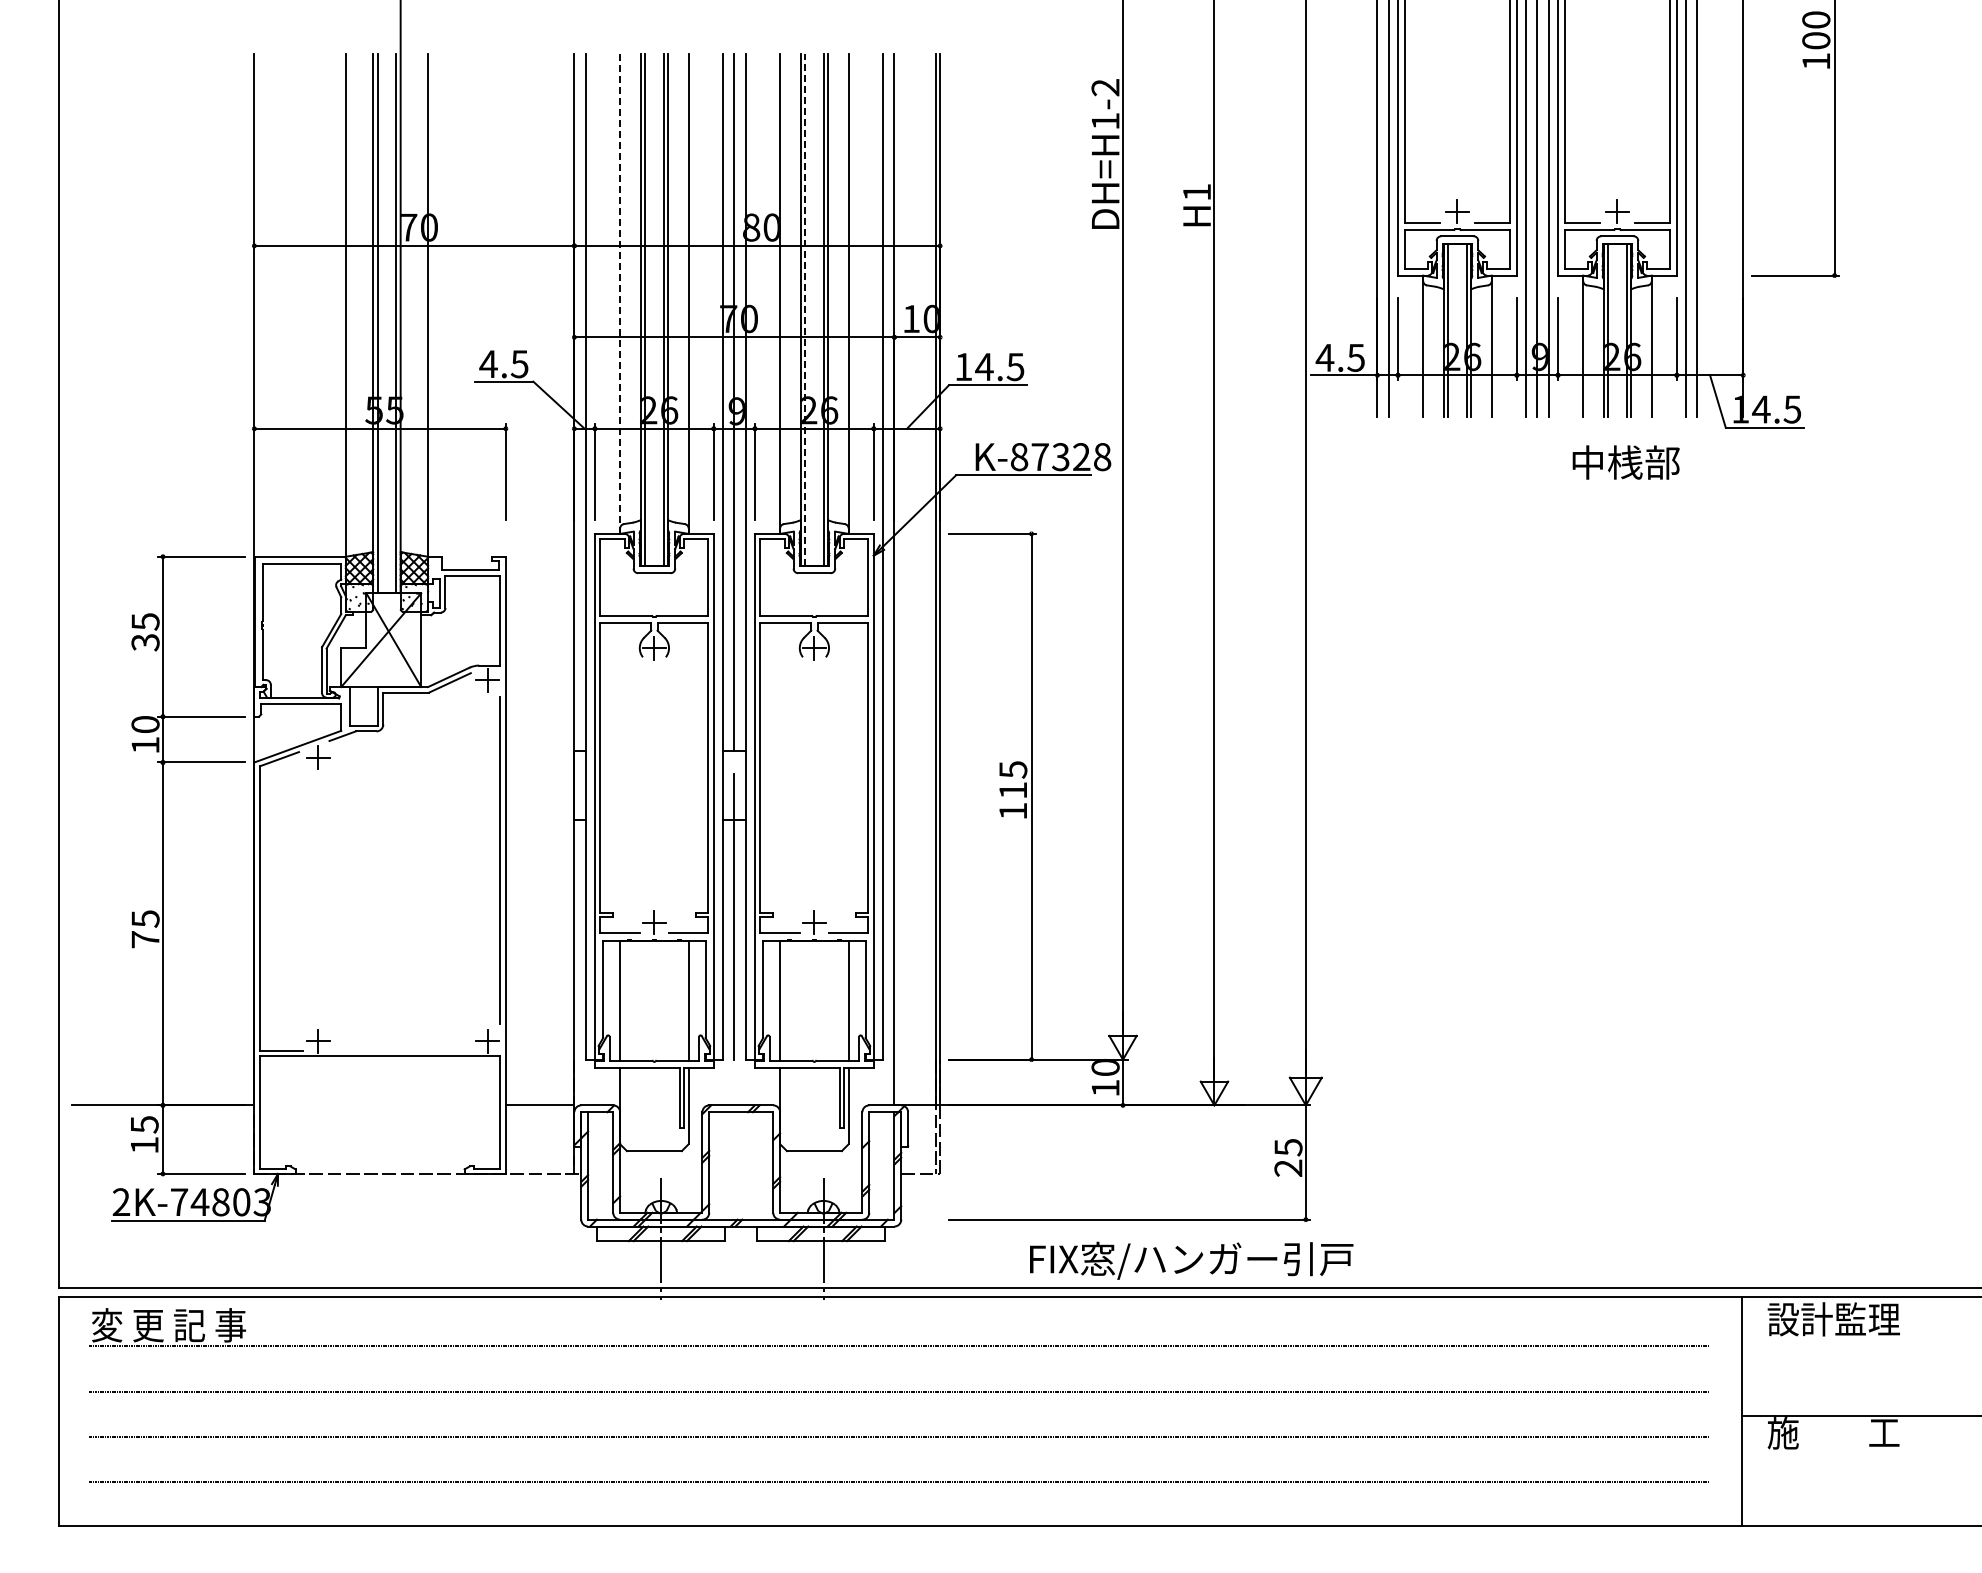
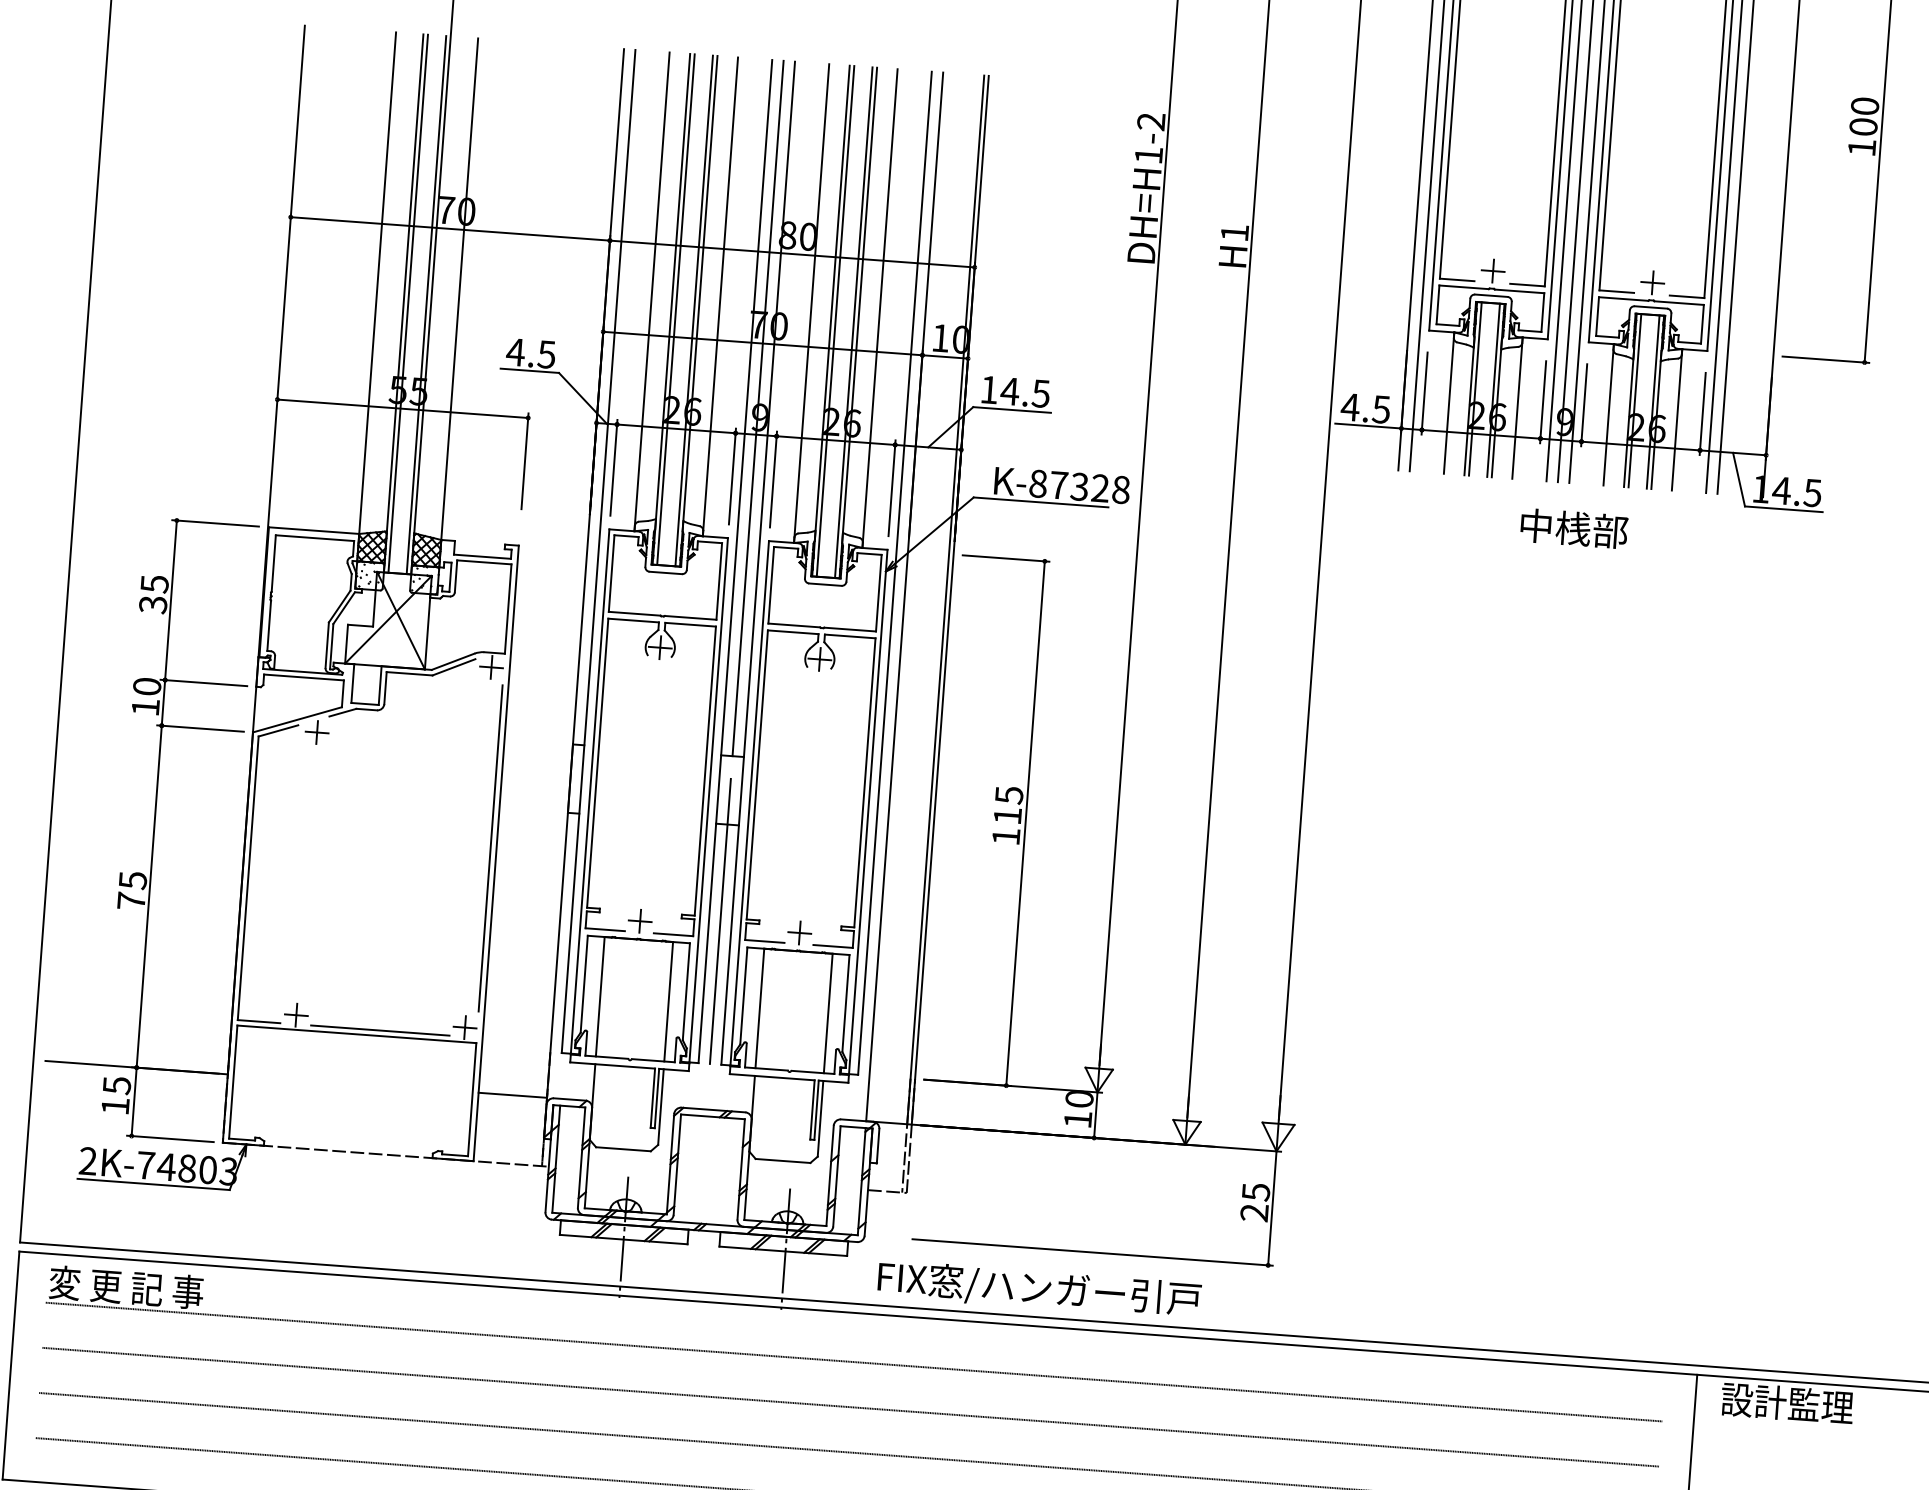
line: (620, 293) -> (652, 291), dashed -> solid
line: (805, 309) -> (835, 320), dashed -> solid
text: (1625, 462) -> (1573, 528), moved
line: (402, 1050) -> (379, 1030), added
text: (1191, 1260) -> (1039, 1289), moved

